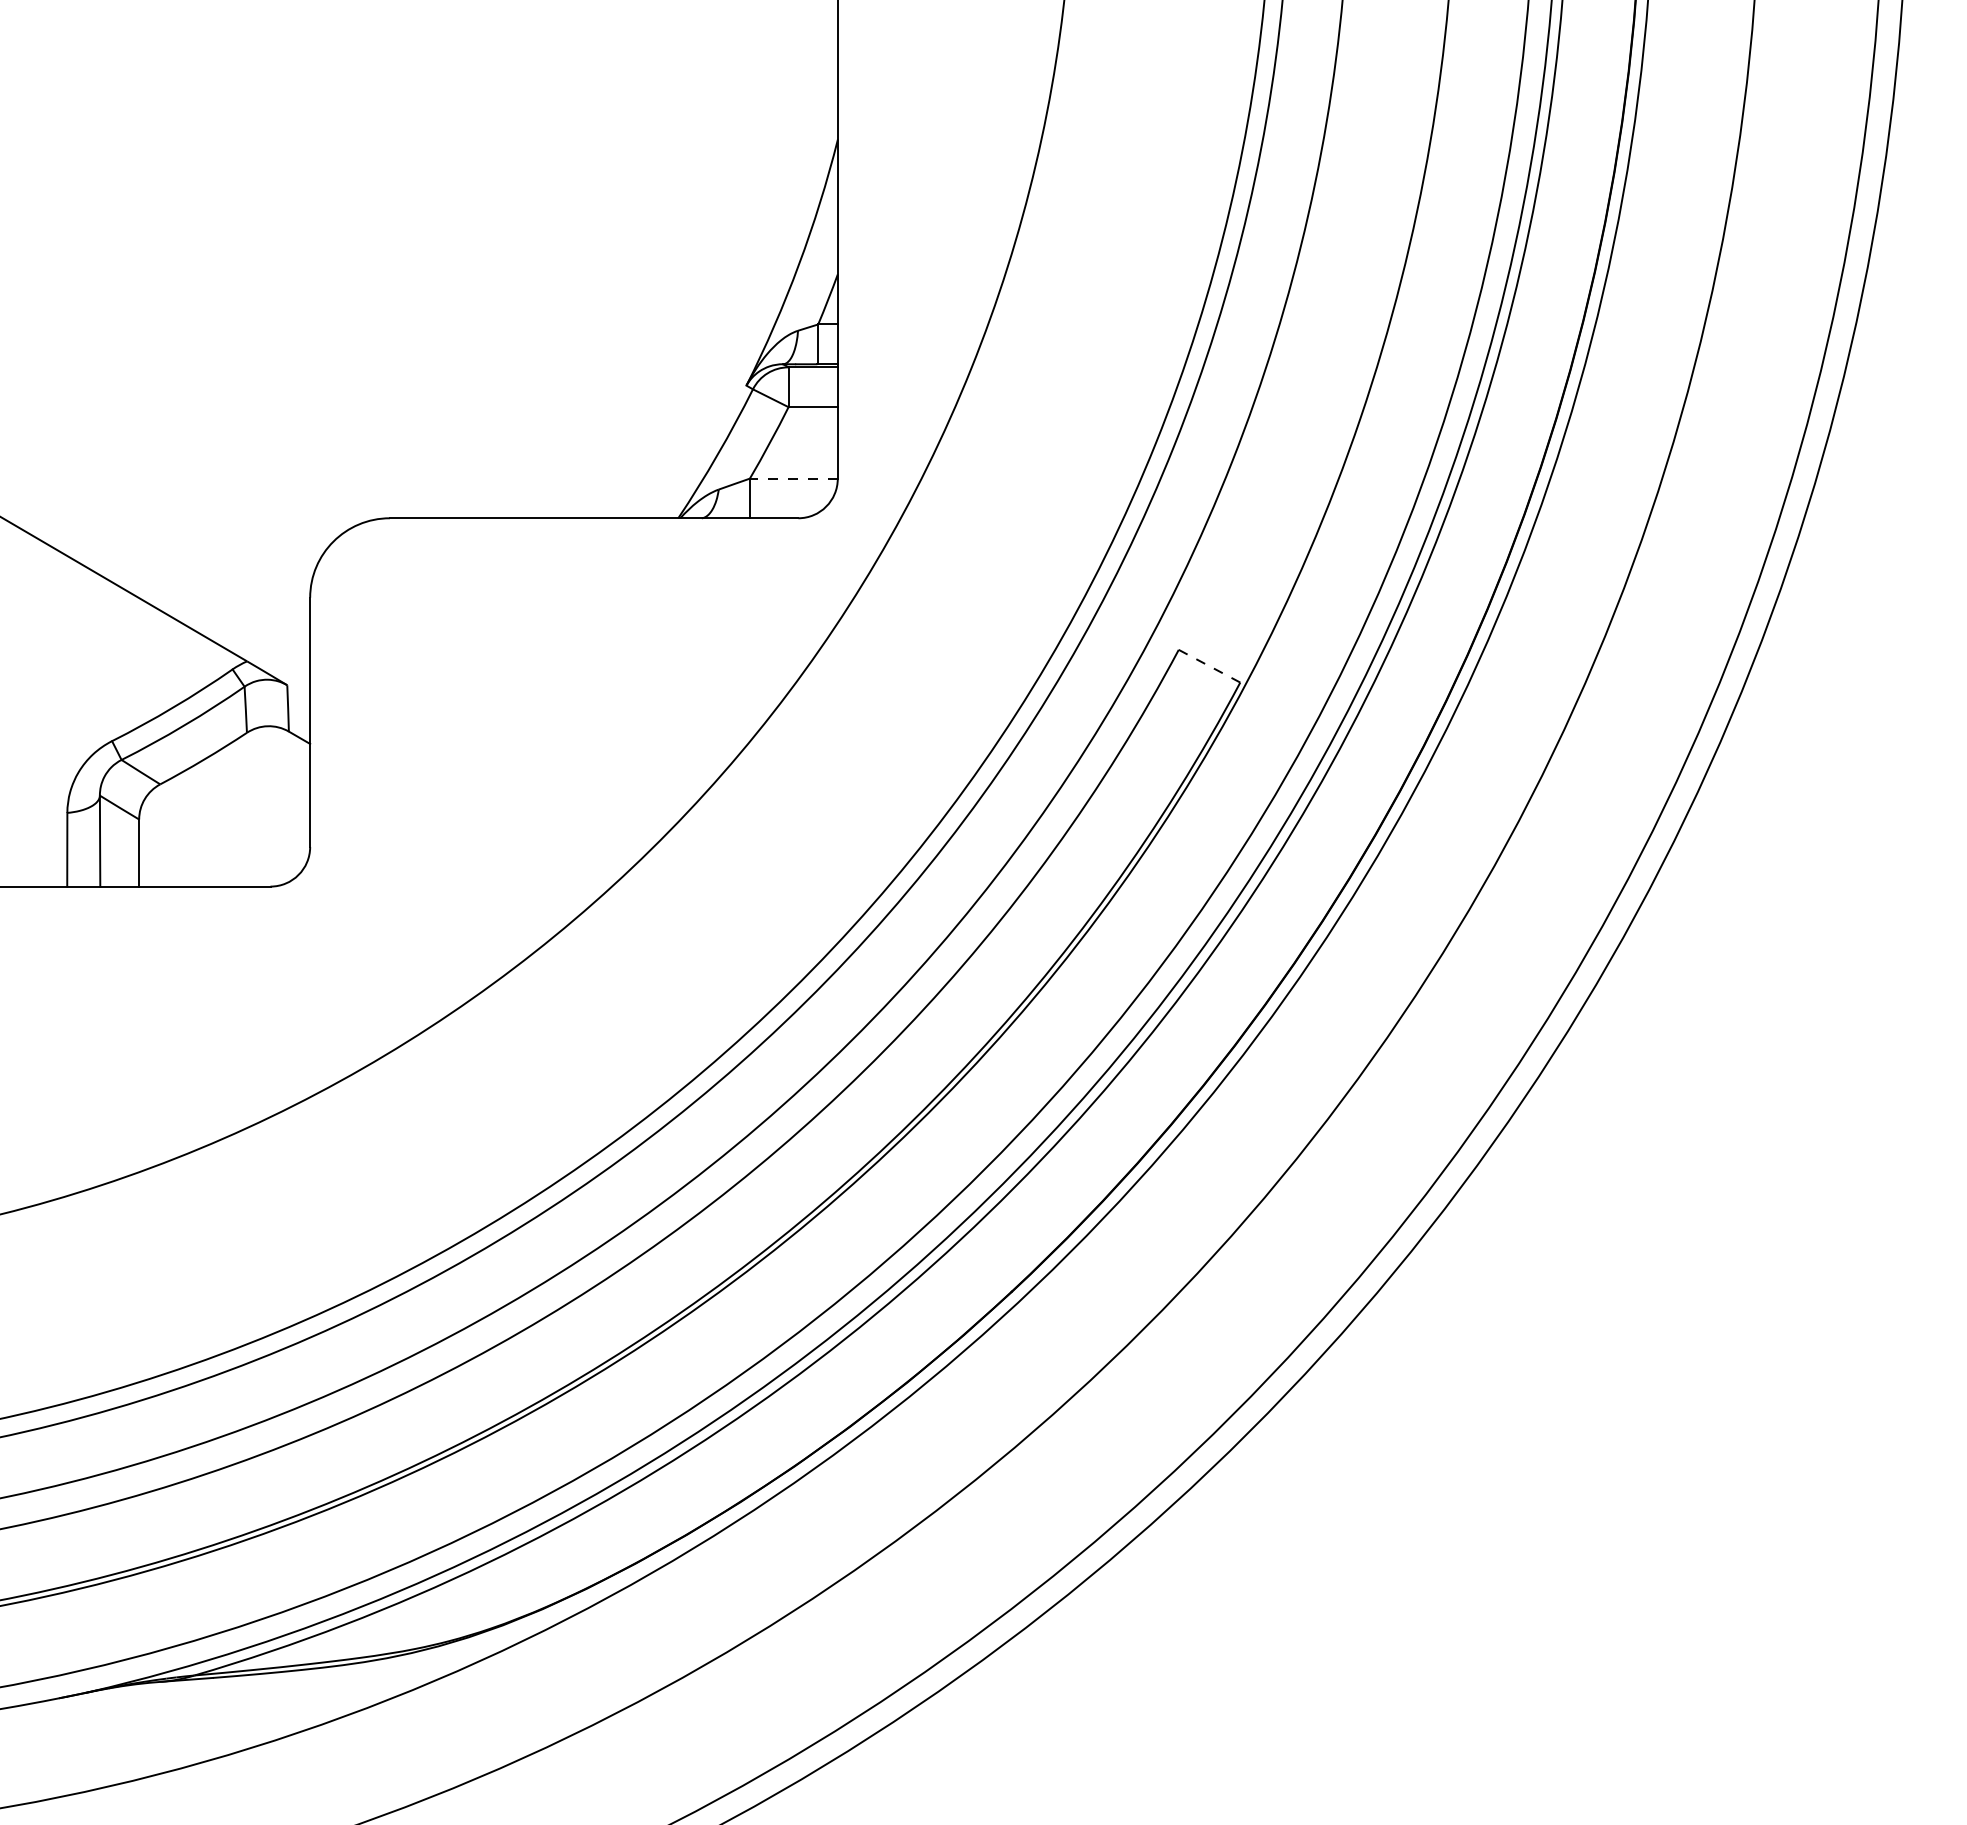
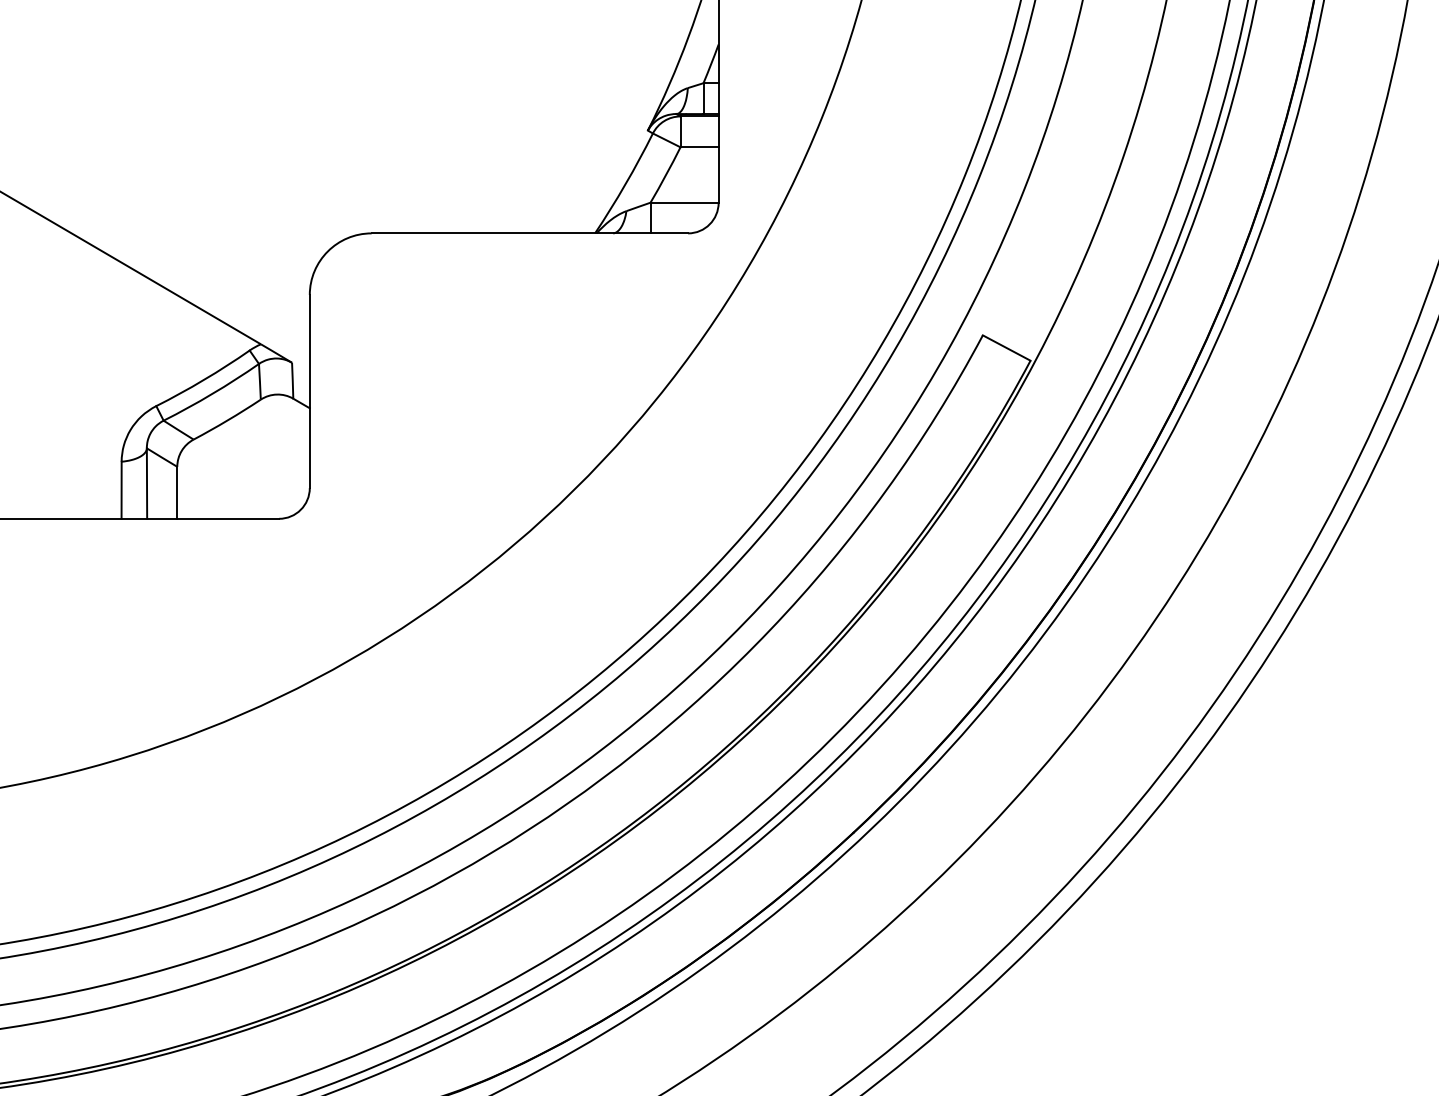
line: (793, 478) -> (684, 202), dashed -> solid
line: (1209, 666) -> (1006, 348), dashed -> solid

